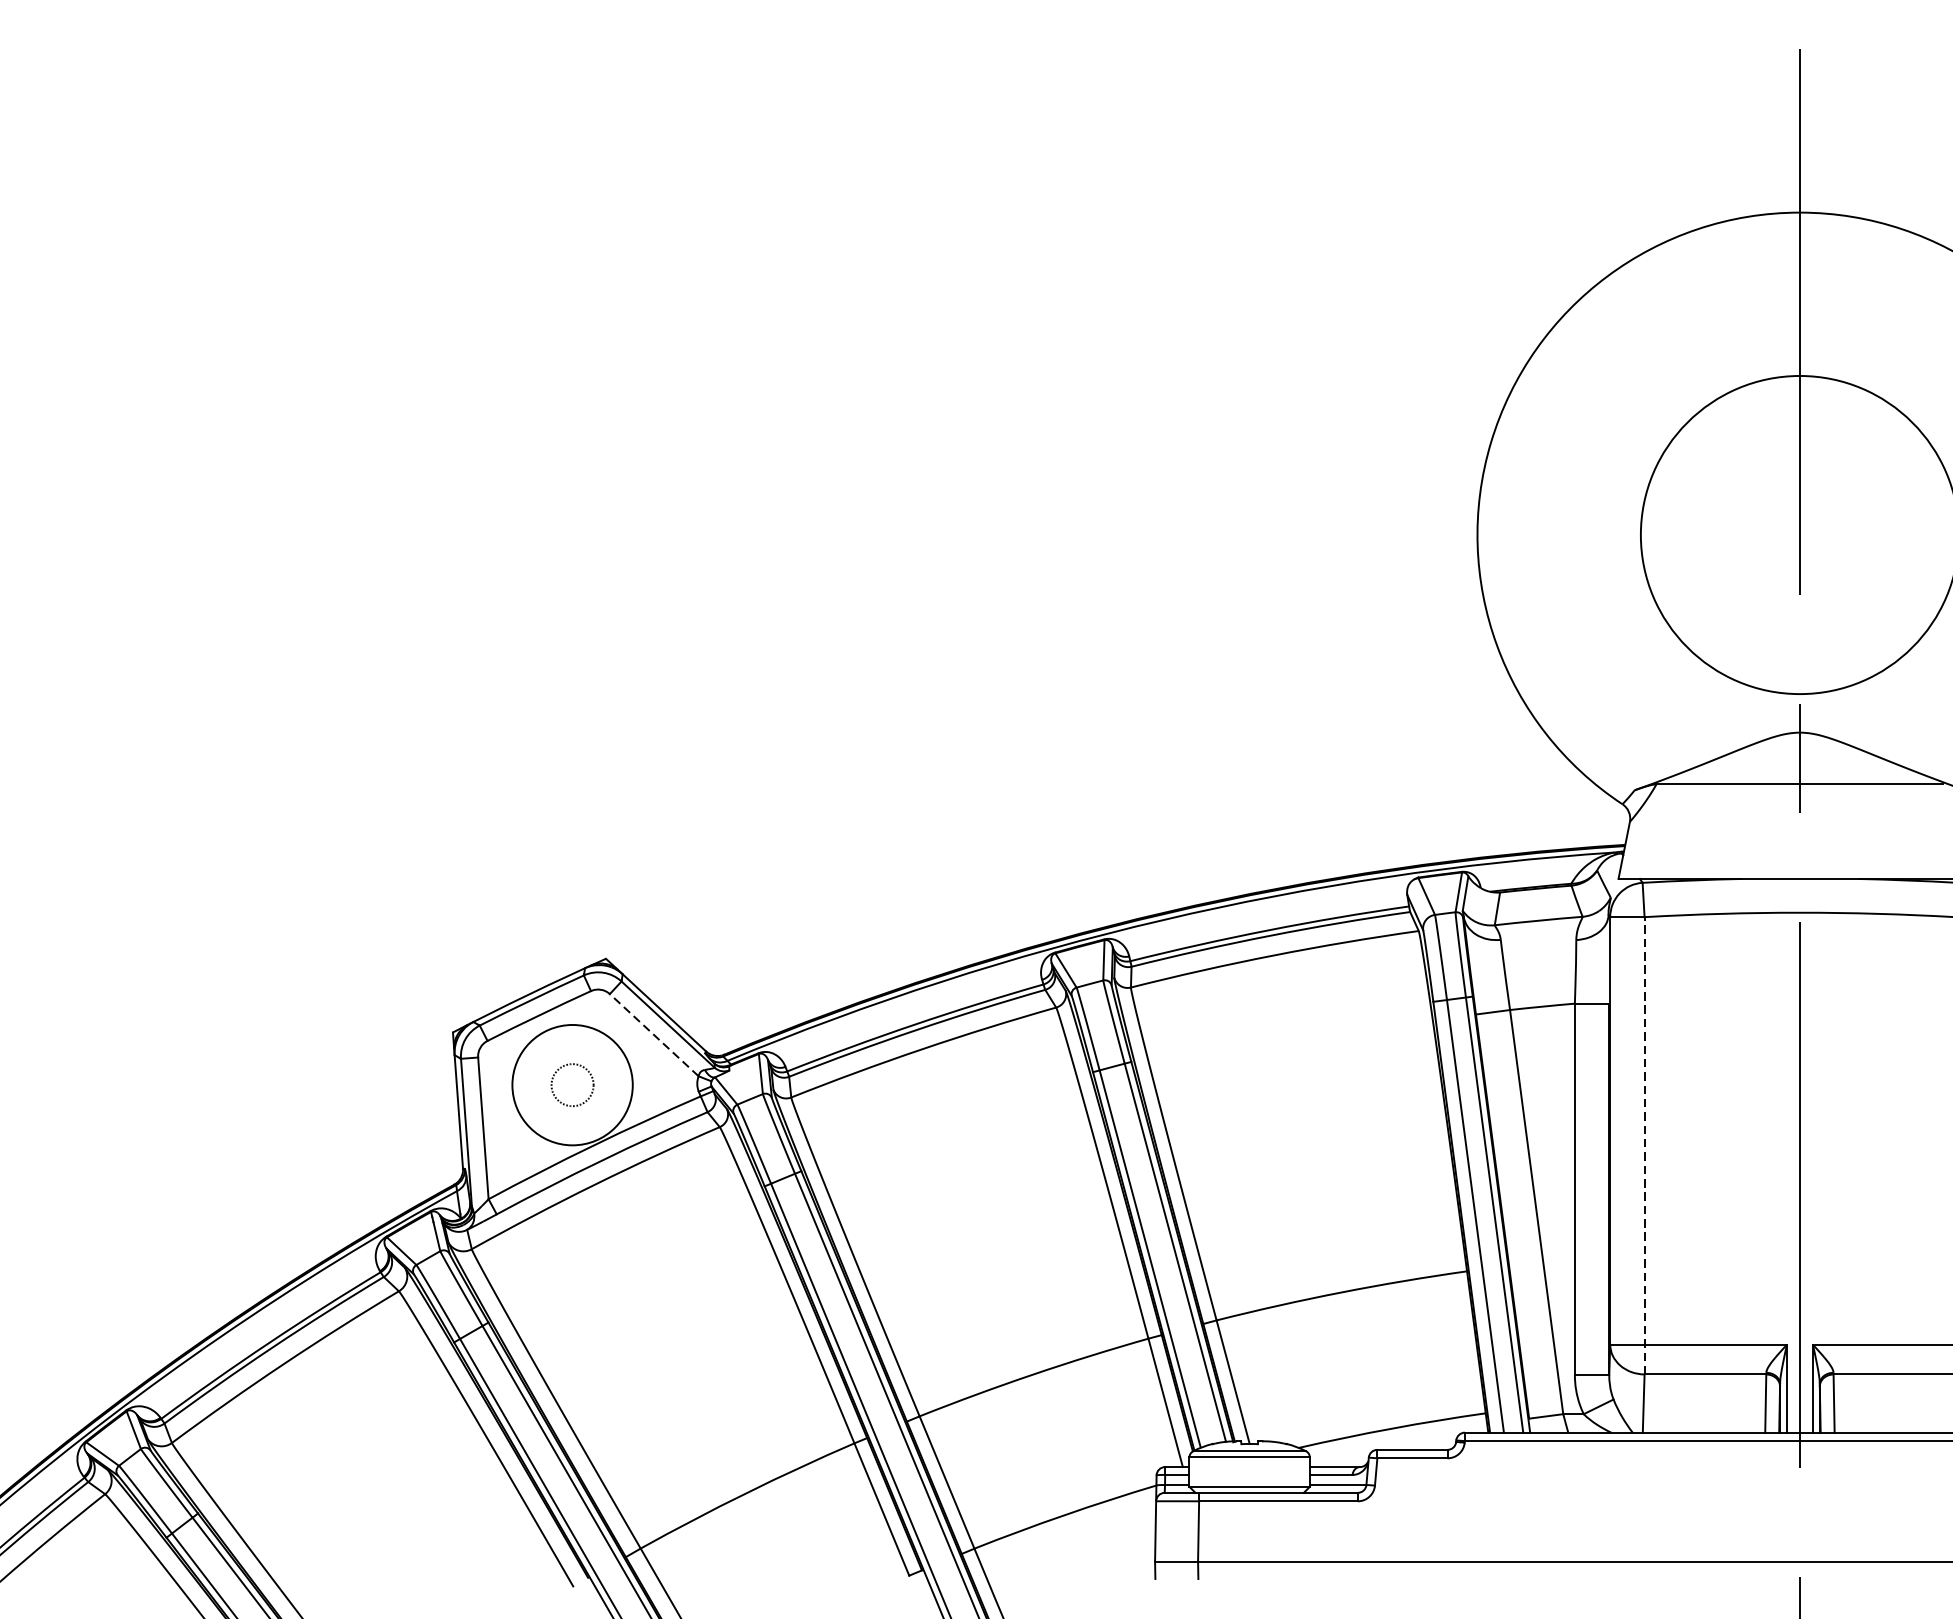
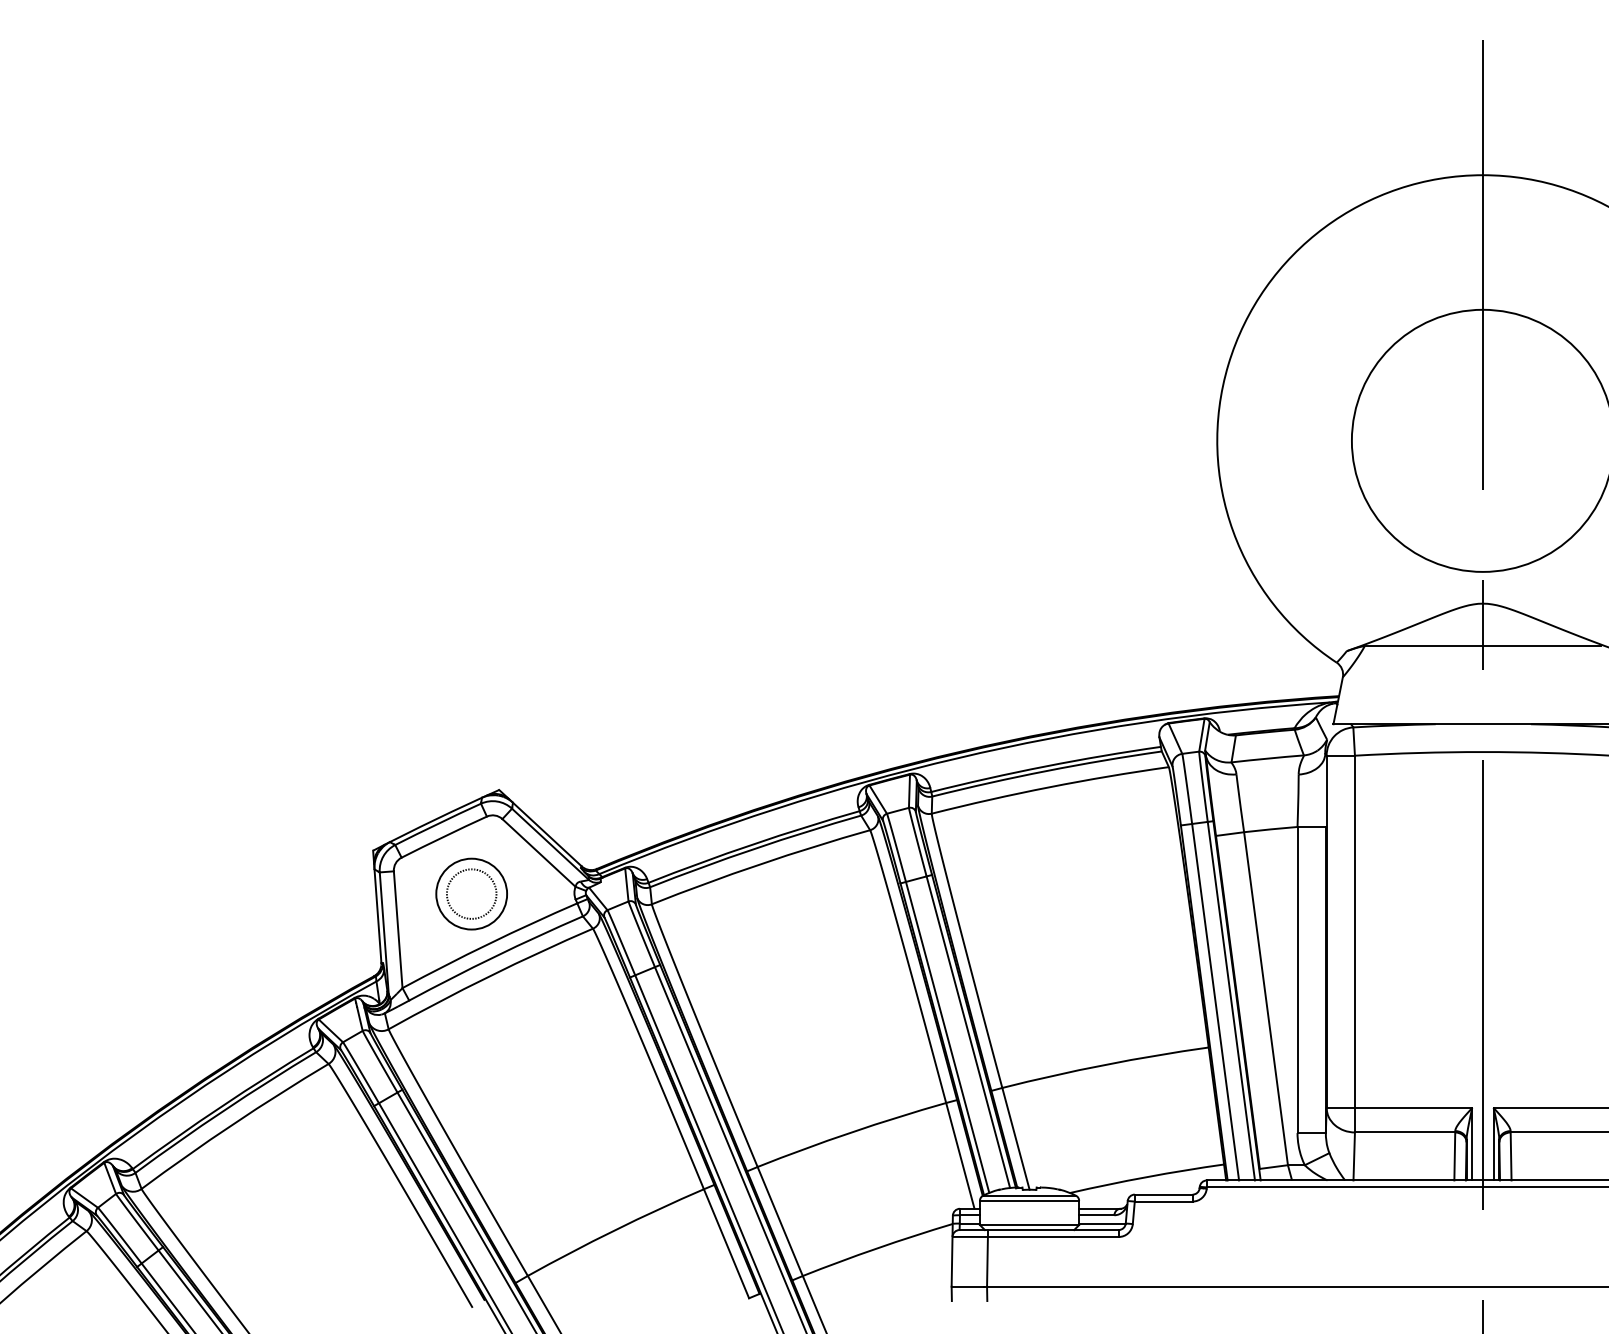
line: (654, 1034) -> (539, 852), dashed -> solid
circle: (572, 1084) -> (471, 893), size x0.71
circle: (572, 1084) -> (471, 893), size x1.43
line: (1644, 1145) -> (1354, 943), dashed -> solid

